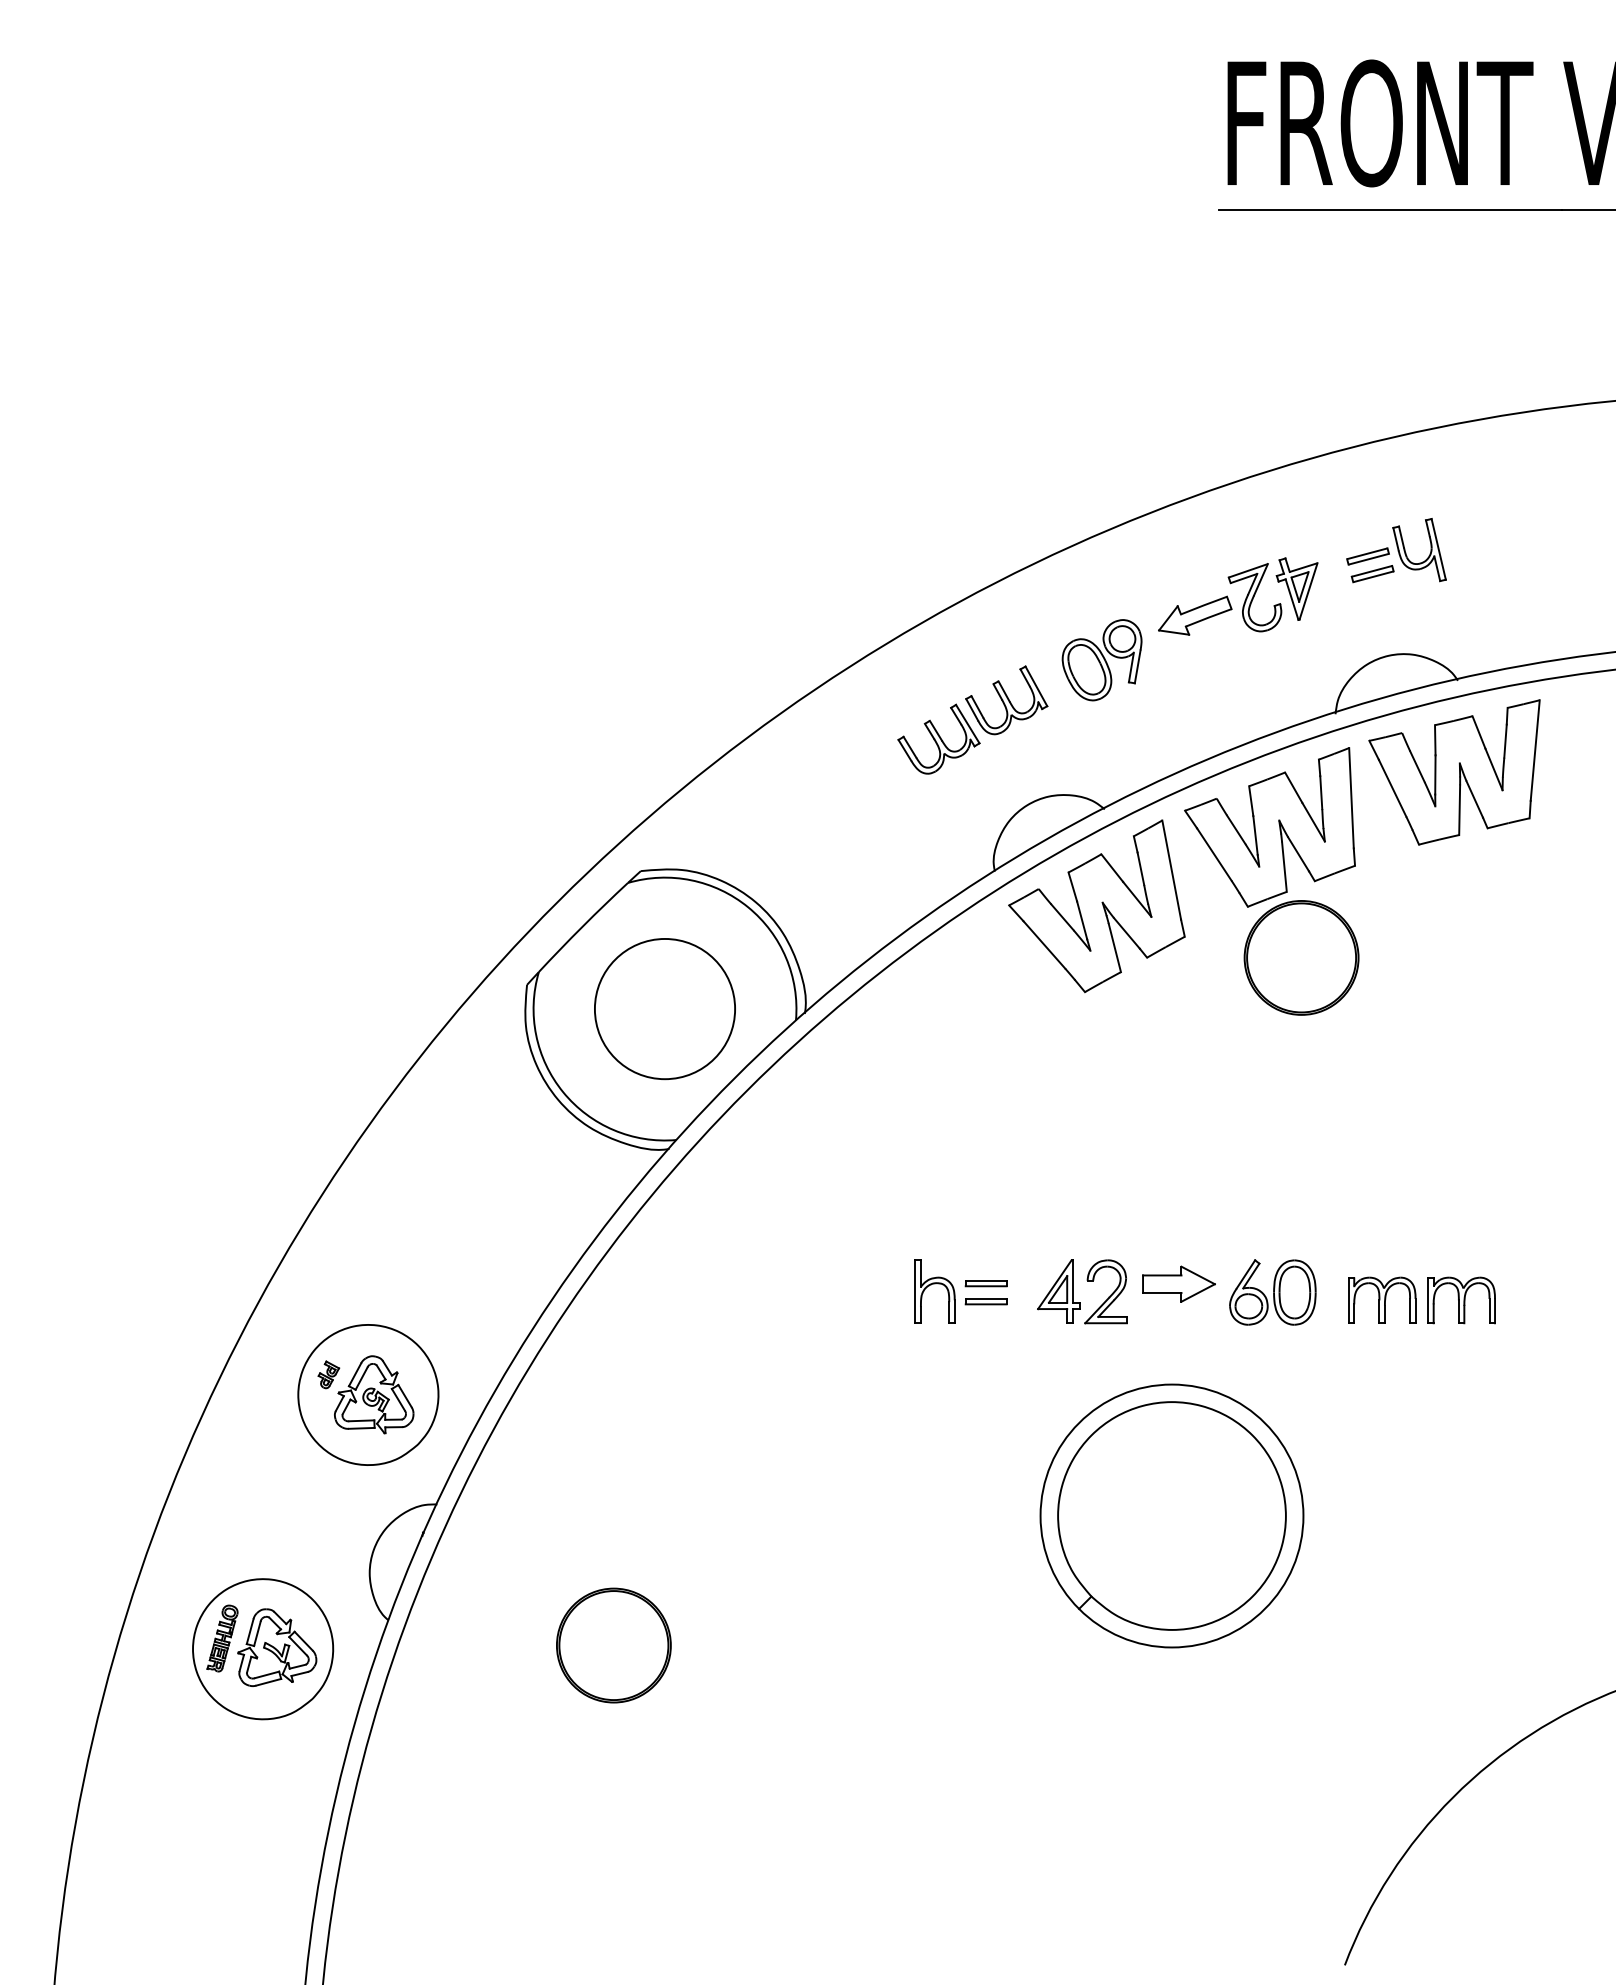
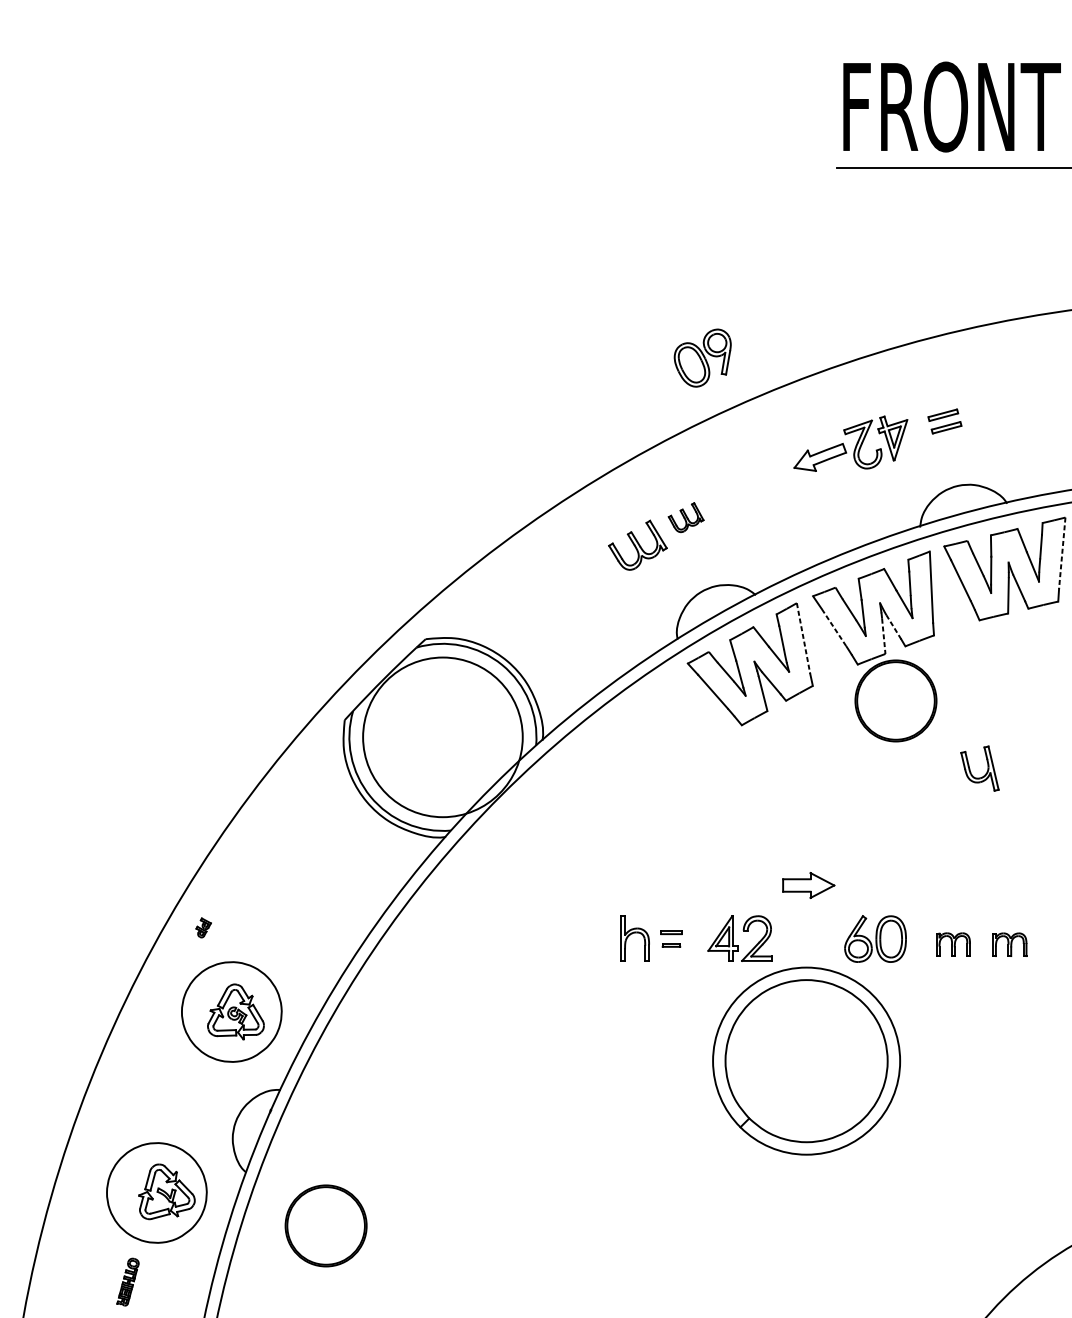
part: (1428, 555) -> (986, 772), moved
part: (1101, 660) -> (702, 358), moved
part: (1006, 700) -> (685, 517), size x0.6
line: (1535, 751) -> (1062, 554), solid -> dashed
line: (1214, 854) -> (834, 627), solid -> dashed
line: (1298, 854) -> (893, 627), solid -> dashed
line: (1284, 867) -> (883, 636), solid -> dashed
line: (1171, 870) -> (803, 638), solid -> dashed
circle: (664, 1008) -> (442, 736), size x1.6
part: (985, 1283) -> (671, 932), size x0.7
part: (1178, 1283) -> (808, 884), moved
part: (1382, 1299) -> (953, 944), size x0.7
part: (1461, 1300) -> (1009, 944), size x0.7
part: (985, 1301) -> (671, 945), size x0.6
part: (328, 1374) -> (203, 927), moved
part: (1171, 1515) -> (806, 1060), moved
part: (222, 1638) -> (127, 1282), moved
part: (613, 1645) -> (325, 1225), moved

